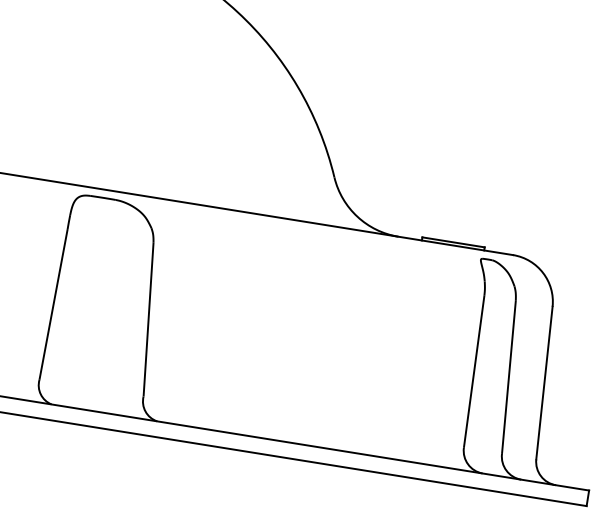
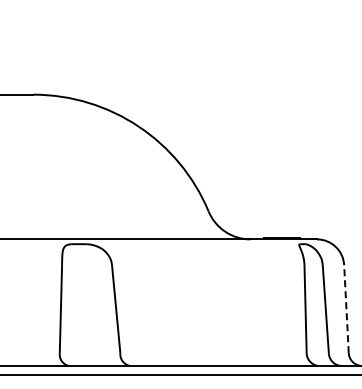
line: (544, 382) -> (346, 308), solid -> dashed

